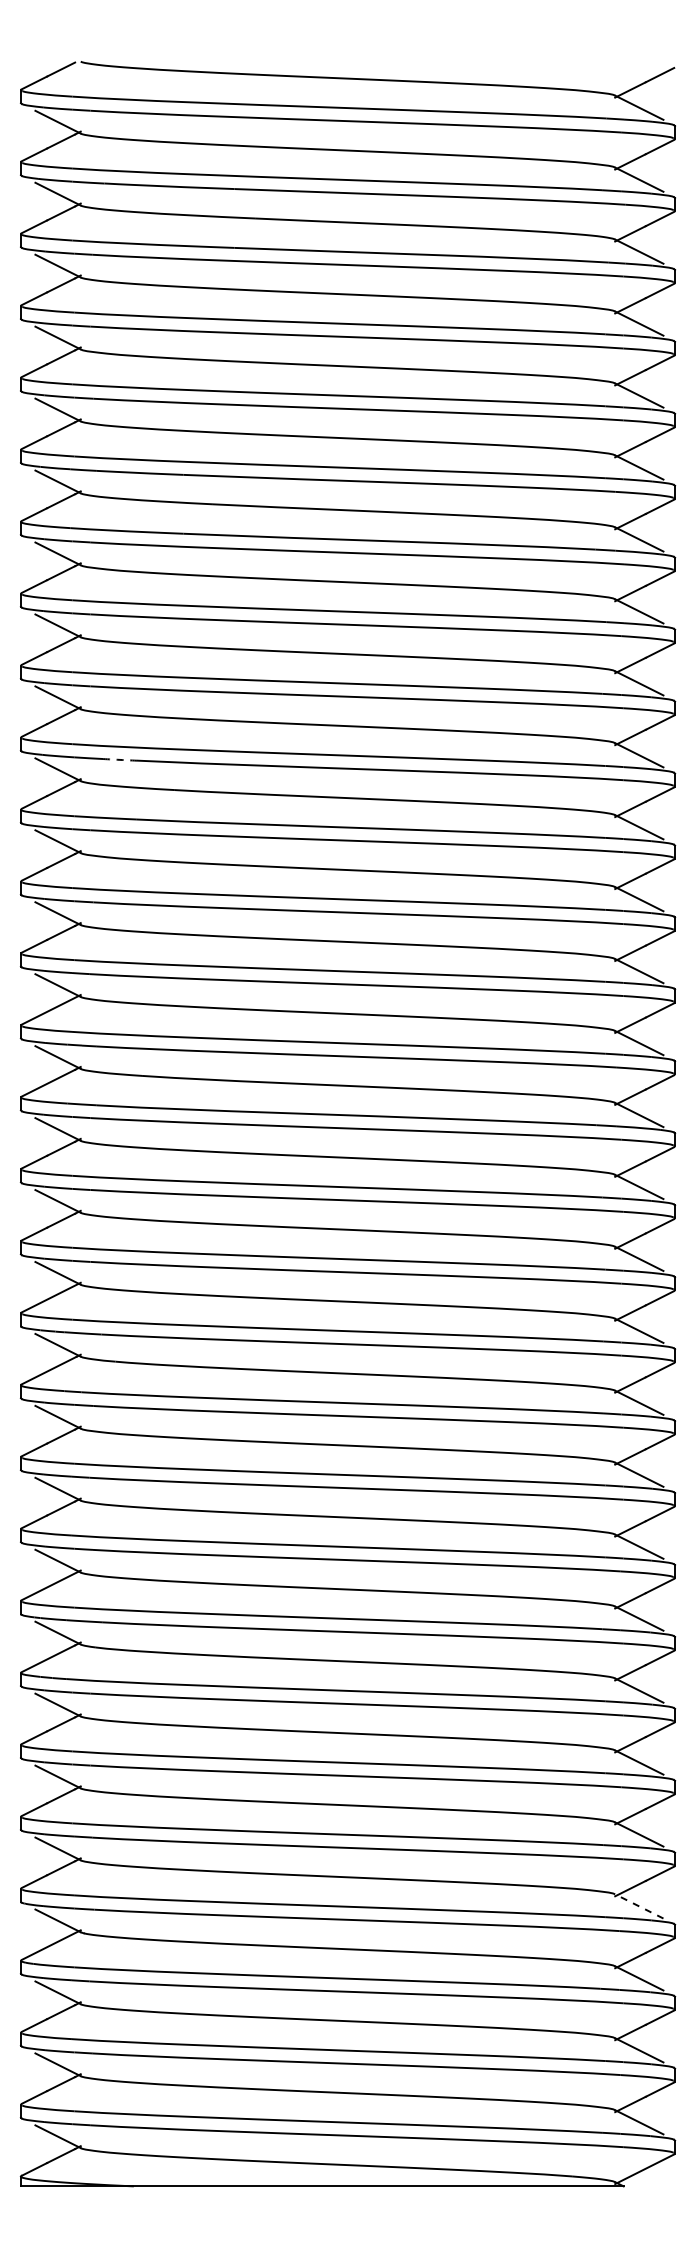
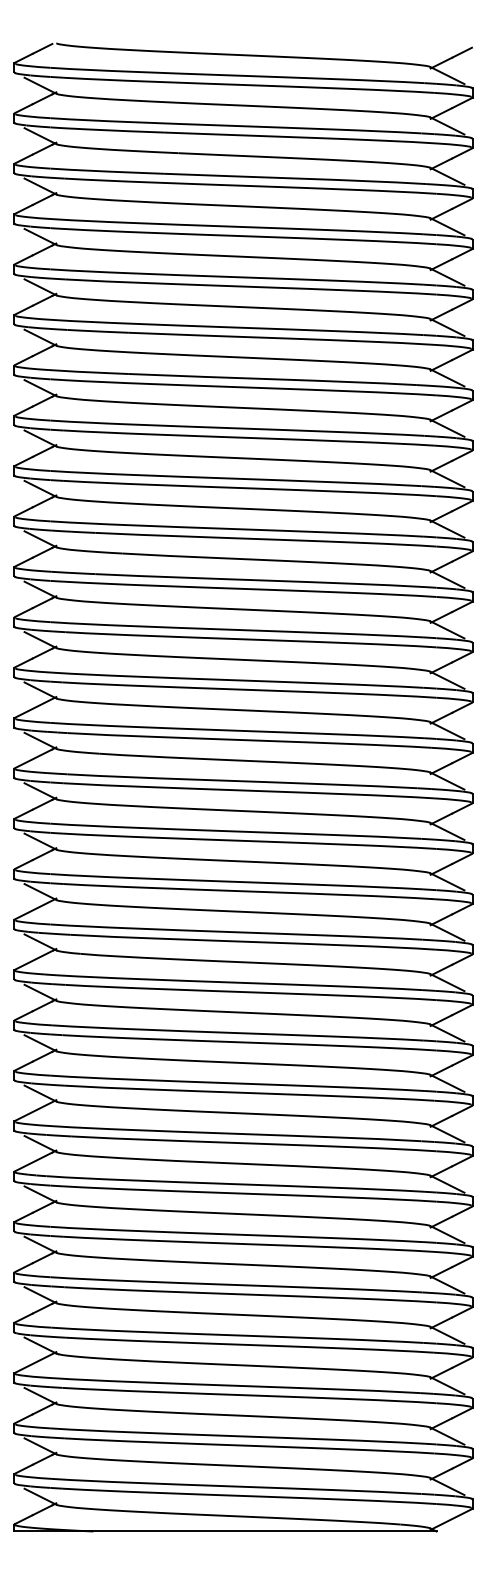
arc: (120, 759) -> (84, 532), dashed -> solid
line: (639, 1906) -> (447, 1335), dashed -> solid

